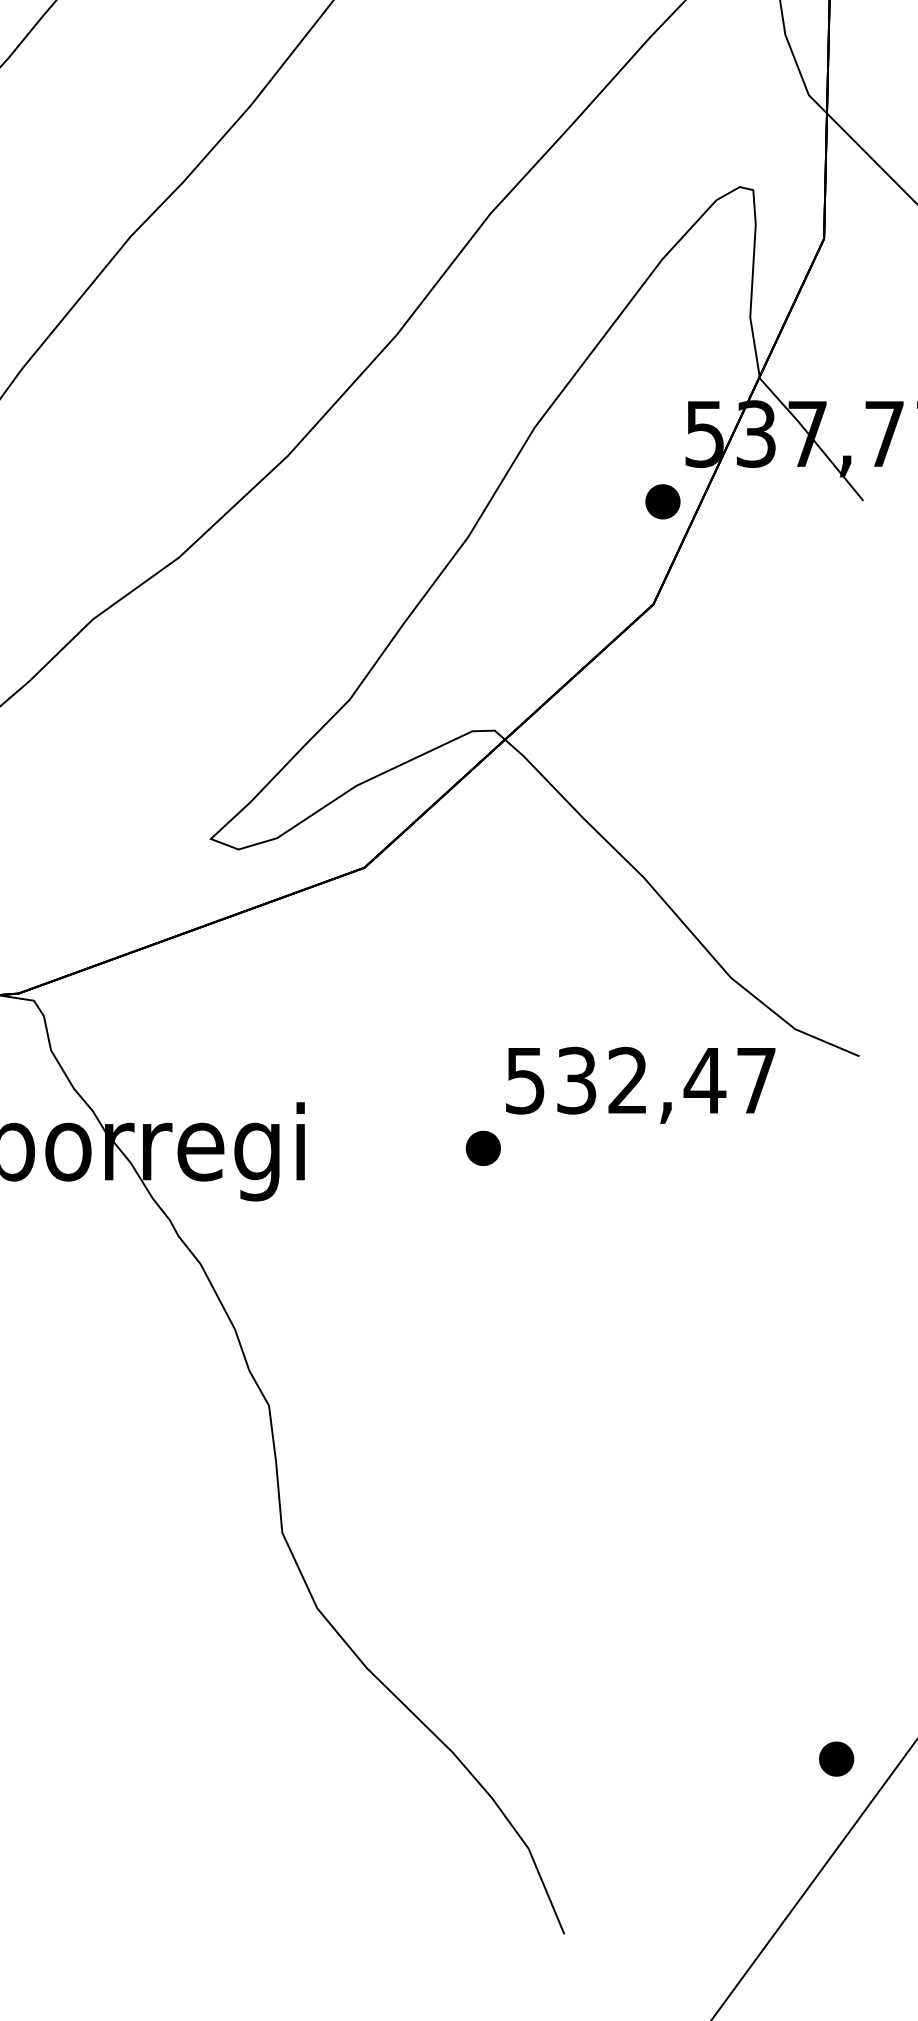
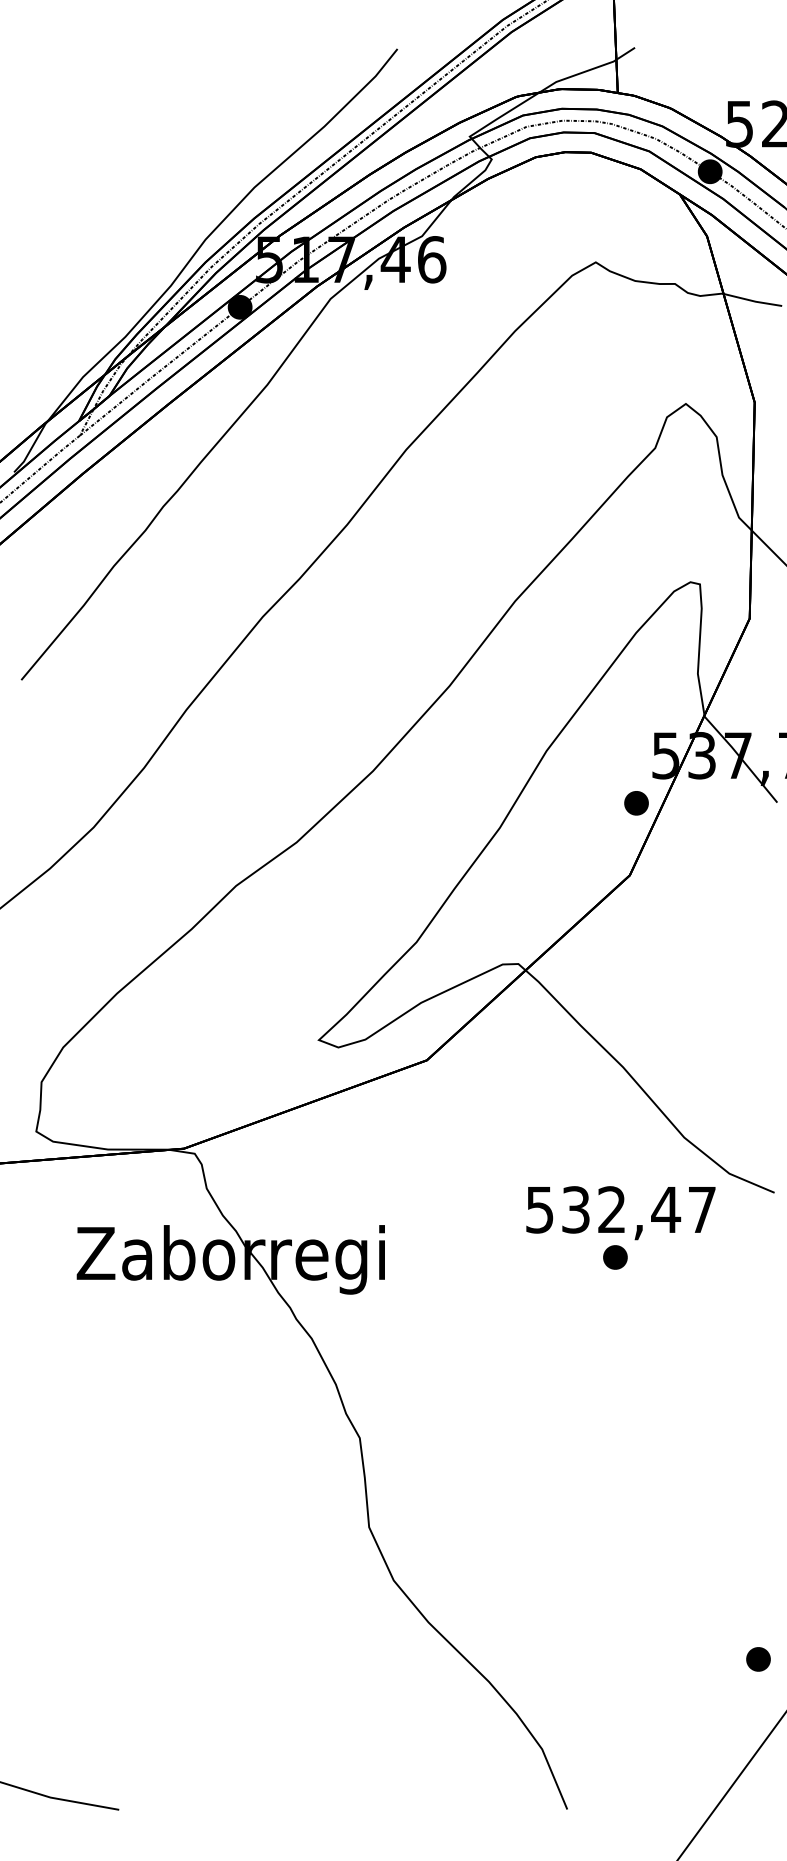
part: (483, 1148) -> (615, 1257), moved
part: (836, 1759) -> (758, 1659), moved

